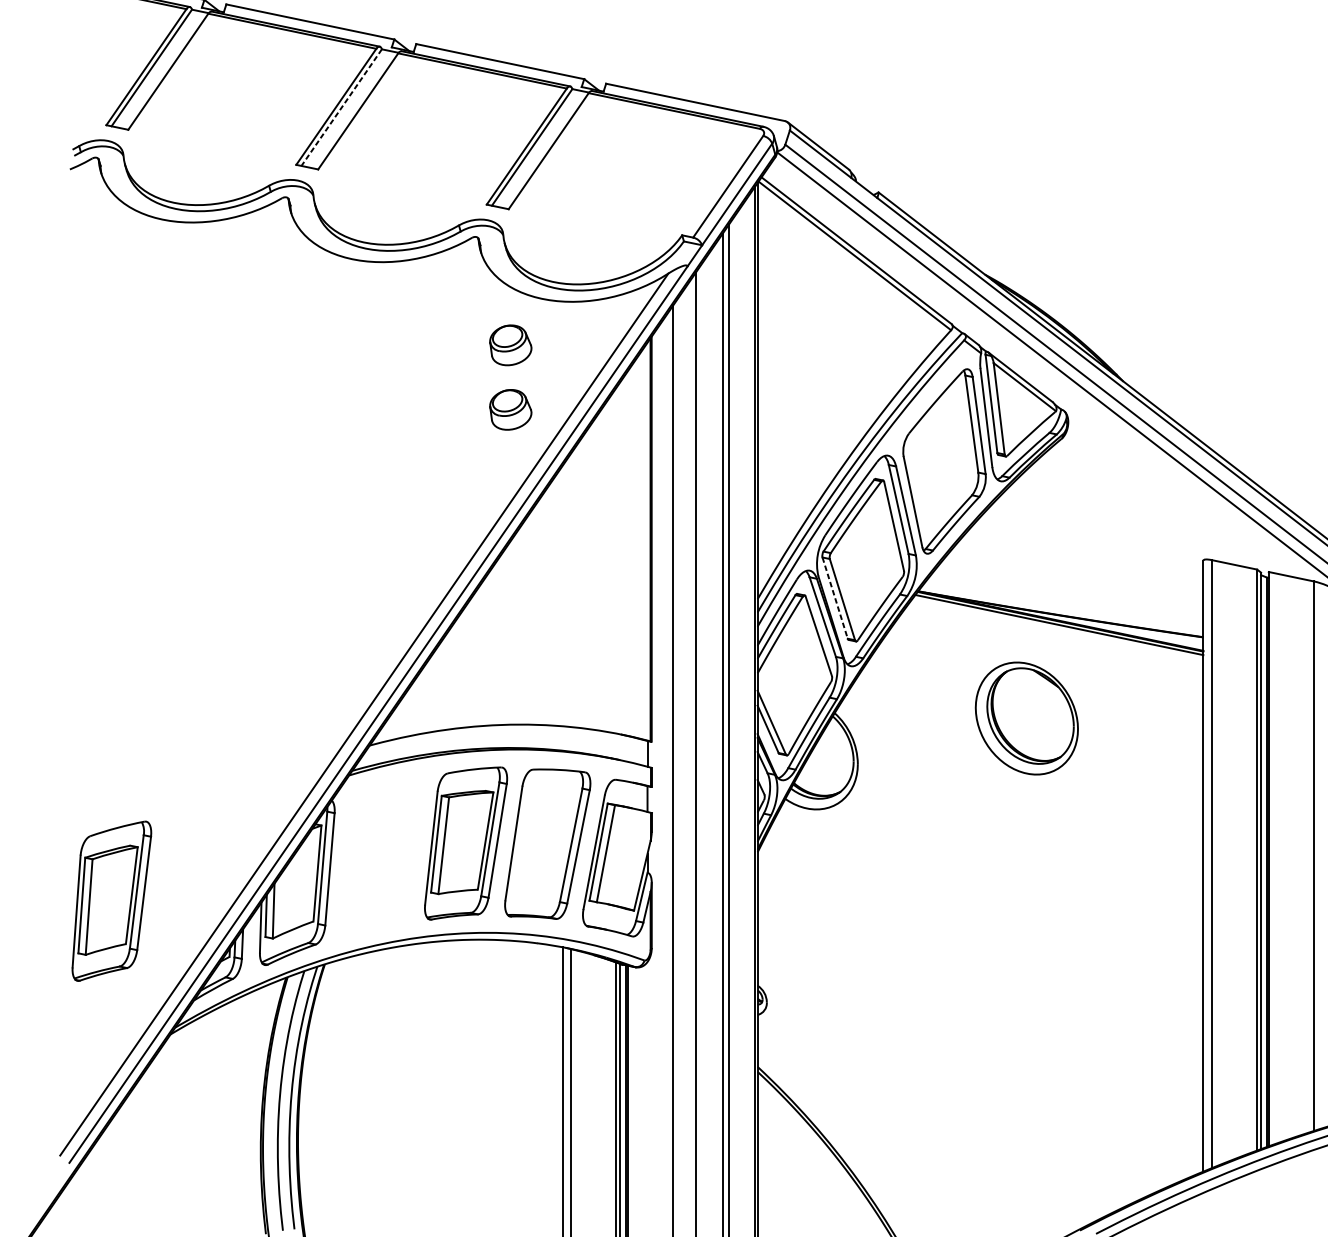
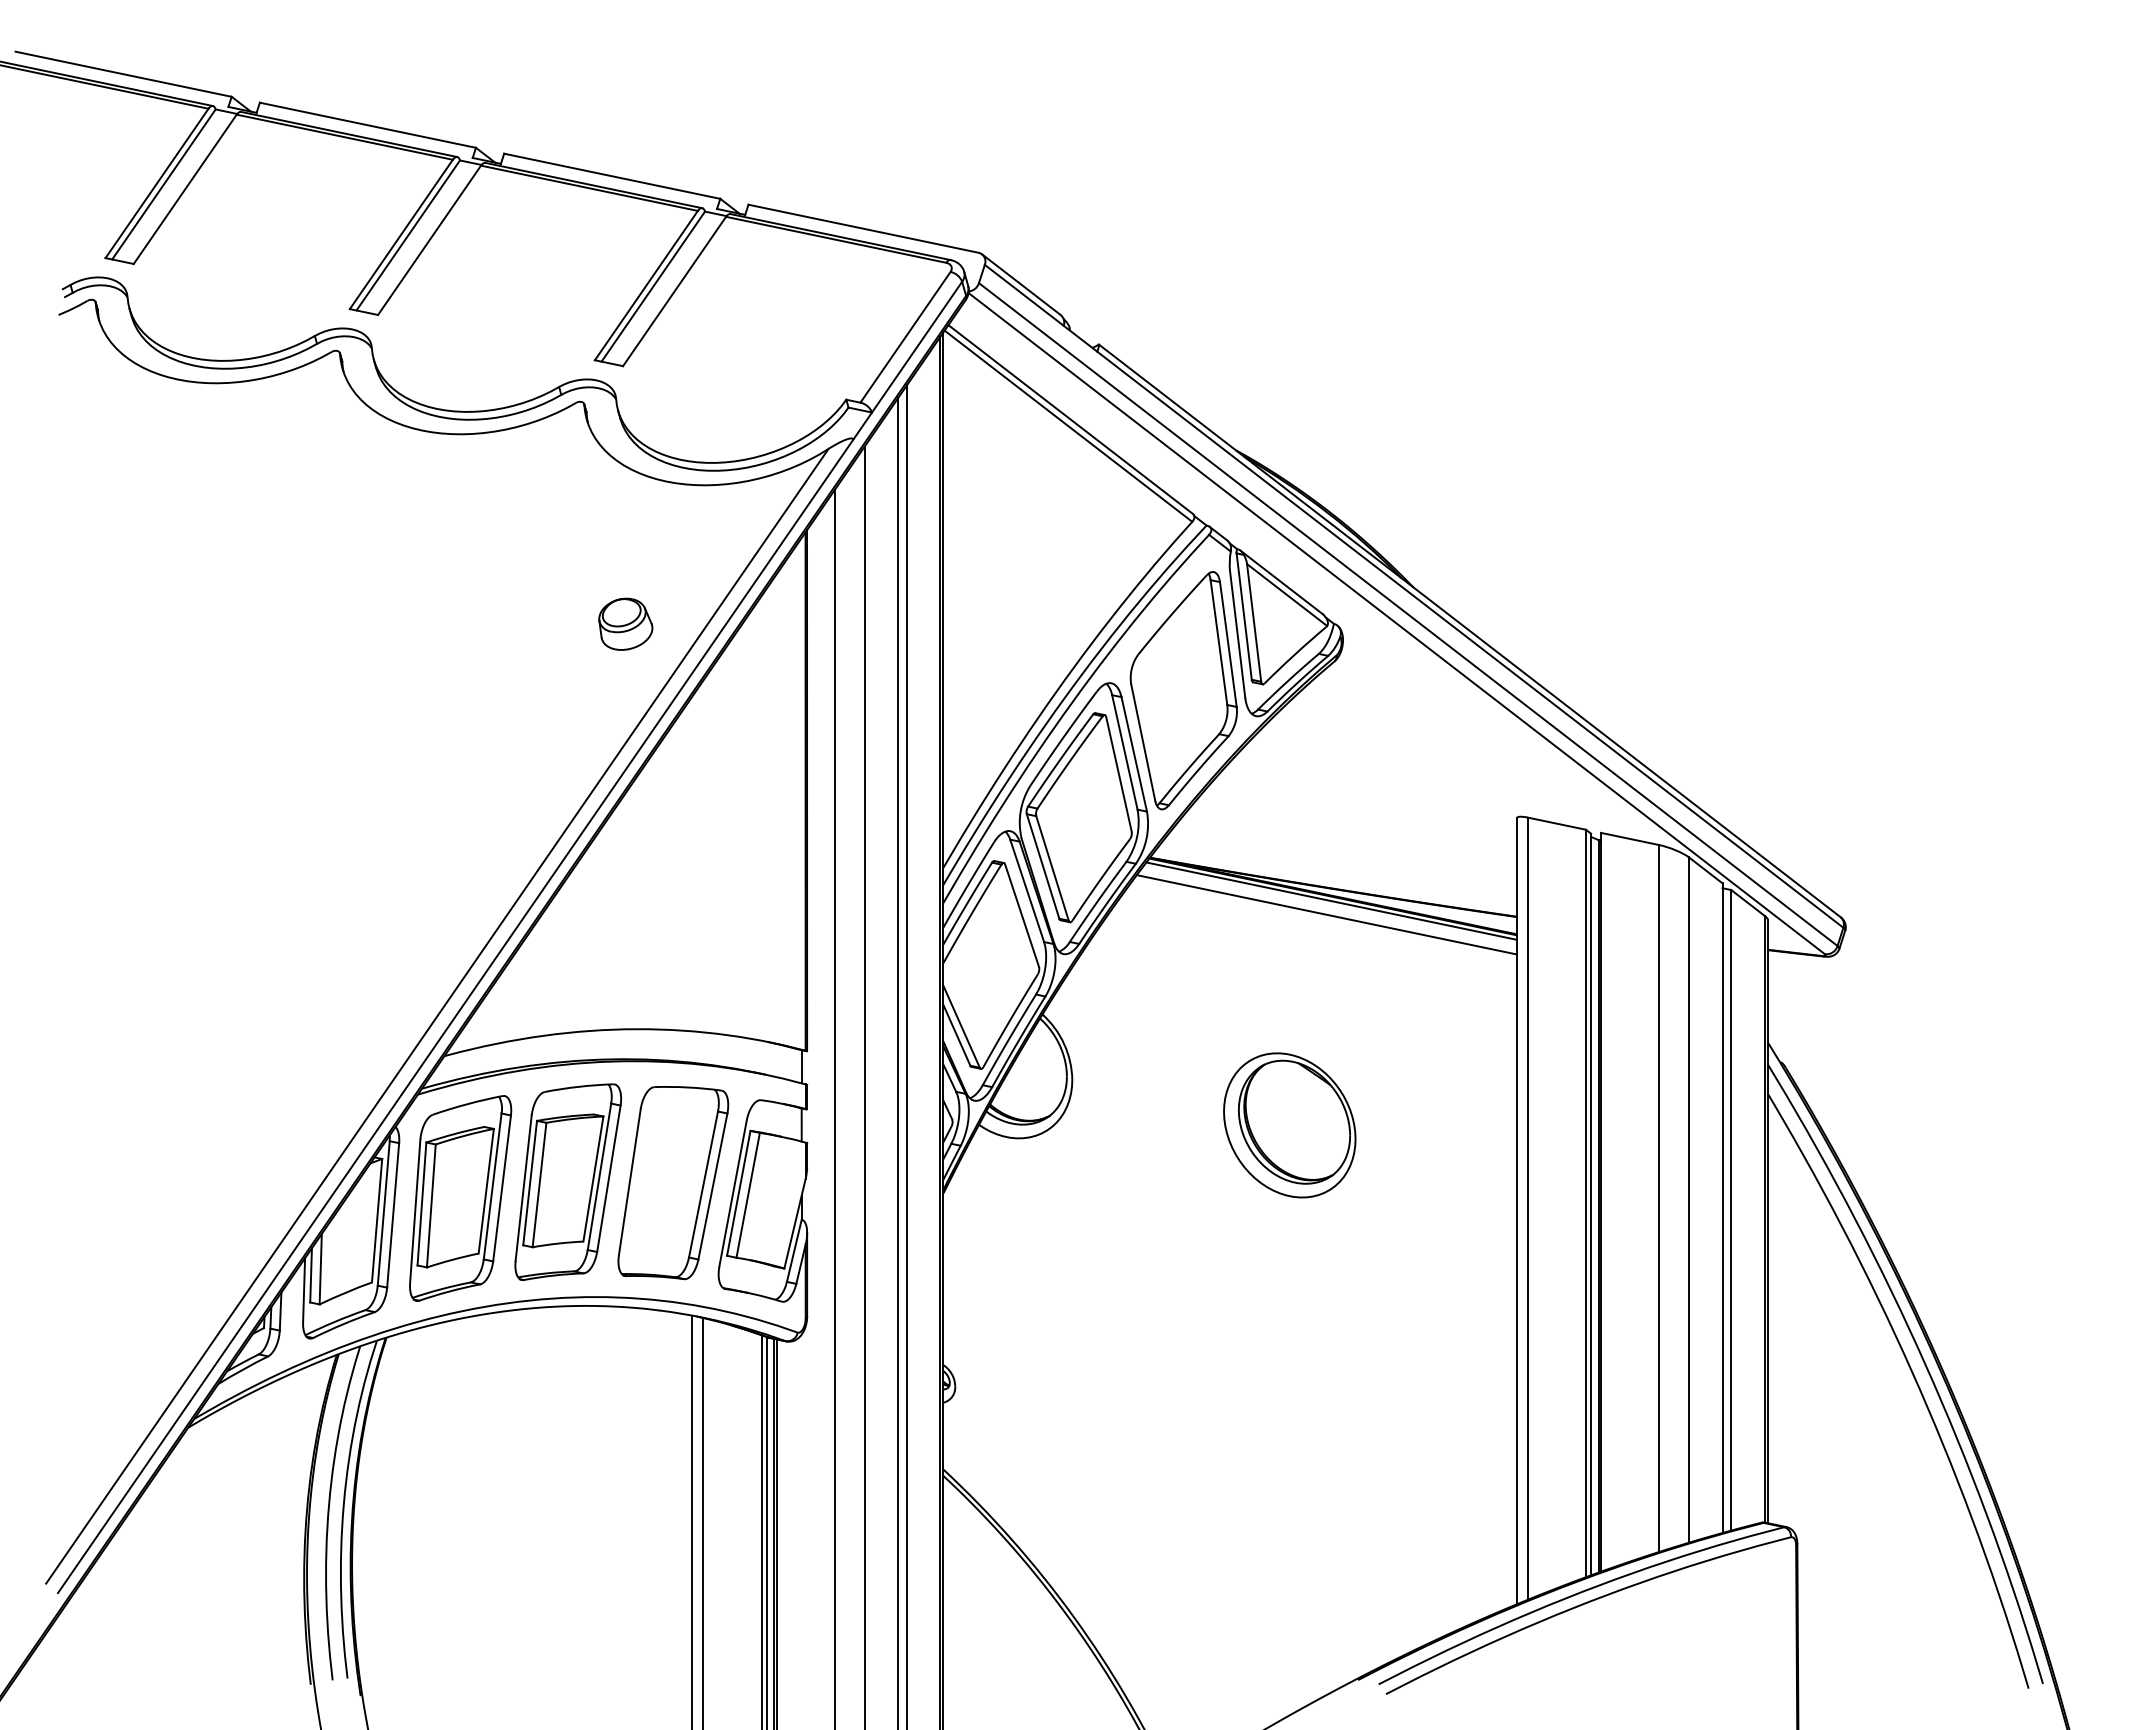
line: (341, 107) -> (407, 235), dashed -> solid
part: (510, 344) -> (625, 540), removed
line: (835, 598) -> (1043, 866), dashed -> solid
line: (1055, 635) -> (1326, 914), added
part: (1026, 718) -> (1289, 1125), moved
part: (111, 901) -> (460, 1198), moved

